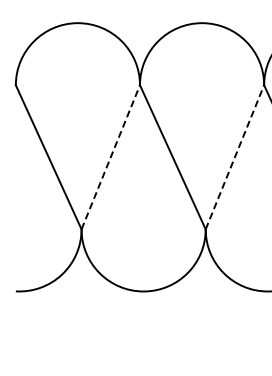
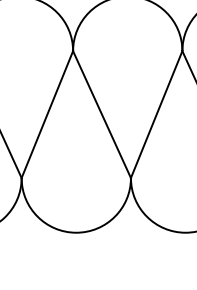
line: (110, 157) -> (47, 114), dashed -> solid
line: (234, 157) -> (156, 114), dashed -> solid

